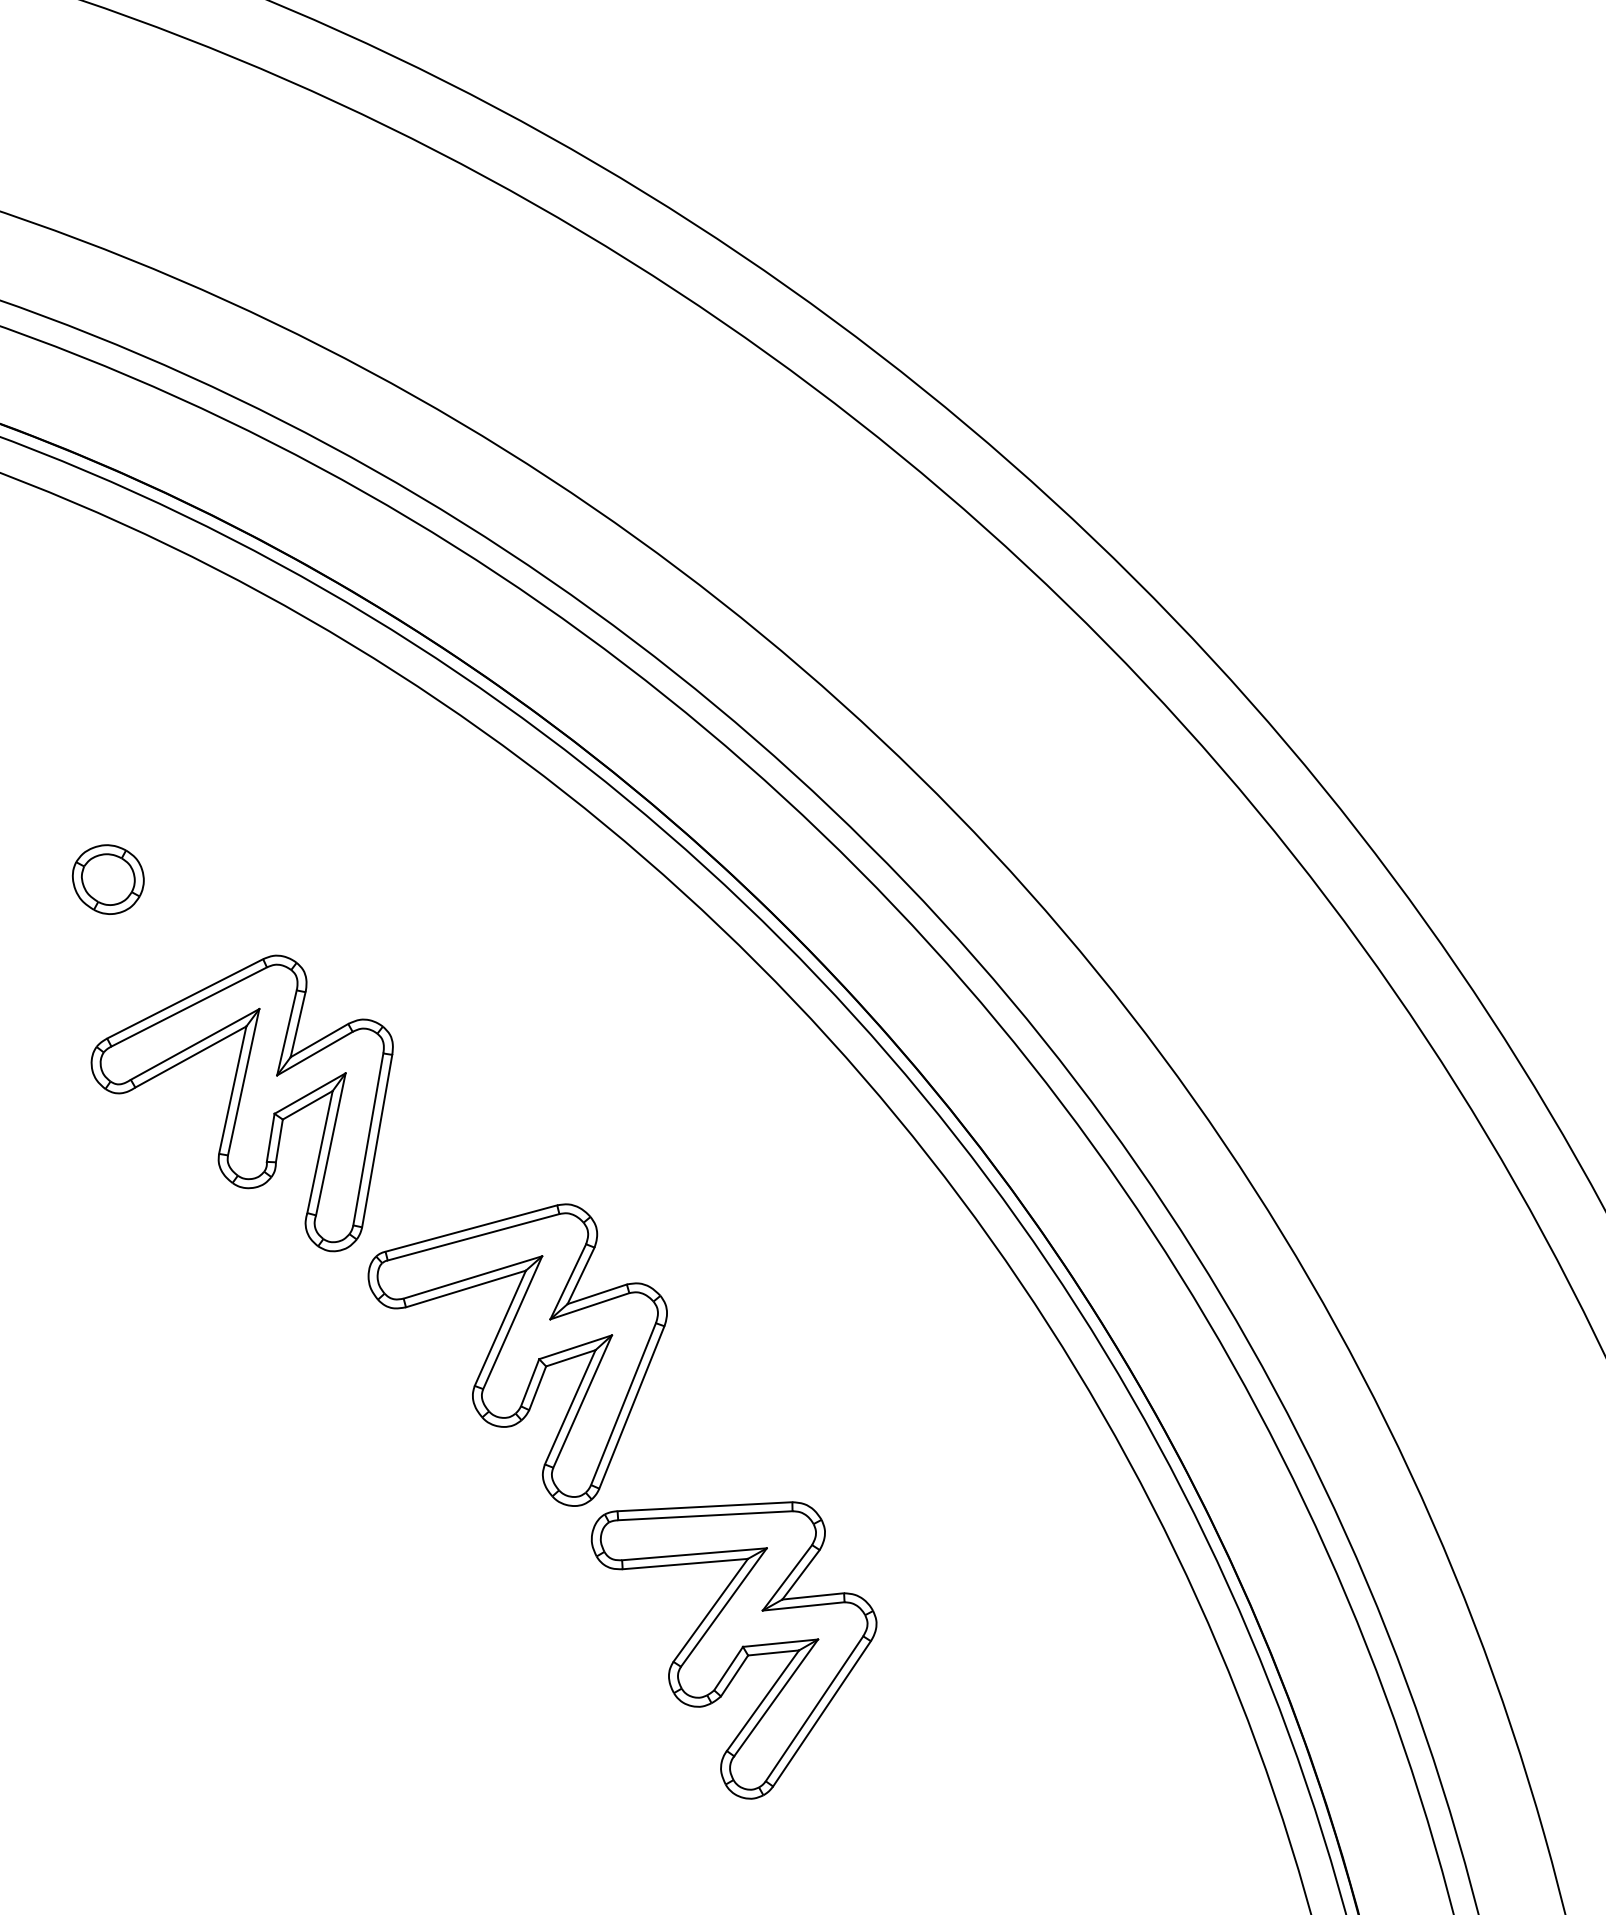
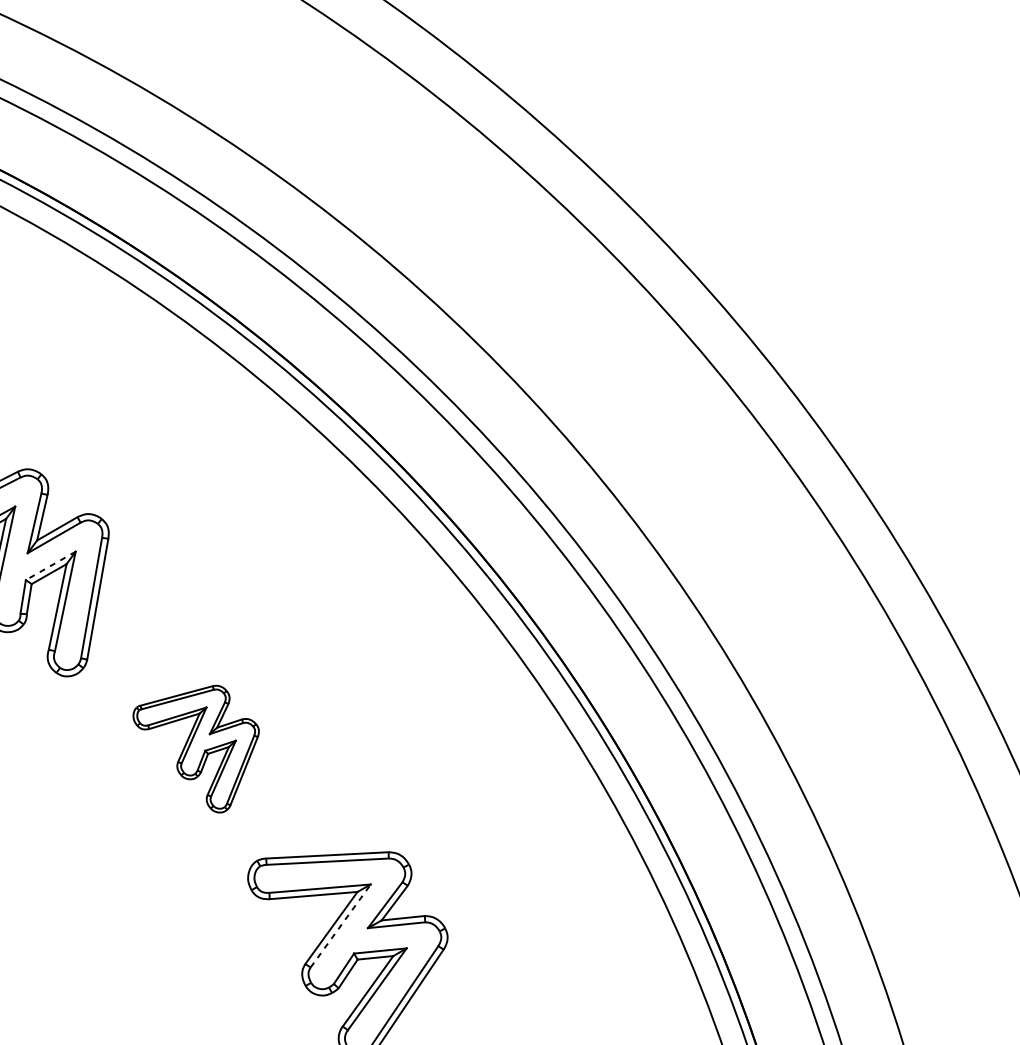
line: (310, 1093) -> (51, 565), solid -> dashed
part: (517, 1354) -> (196, 748), size x0.6
line: (724, 1607) -> (341, 925), solid -> dashed

